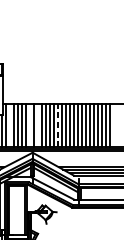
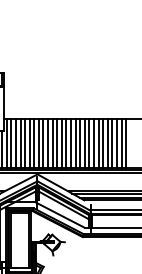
line: (9, 125) -> (11, 143), added
line: (30, 125) -> (34, 143), added
line: (37, 125) -> (43, 143), added
line: (58, 125) -> (66, 143), dashed -> solid

